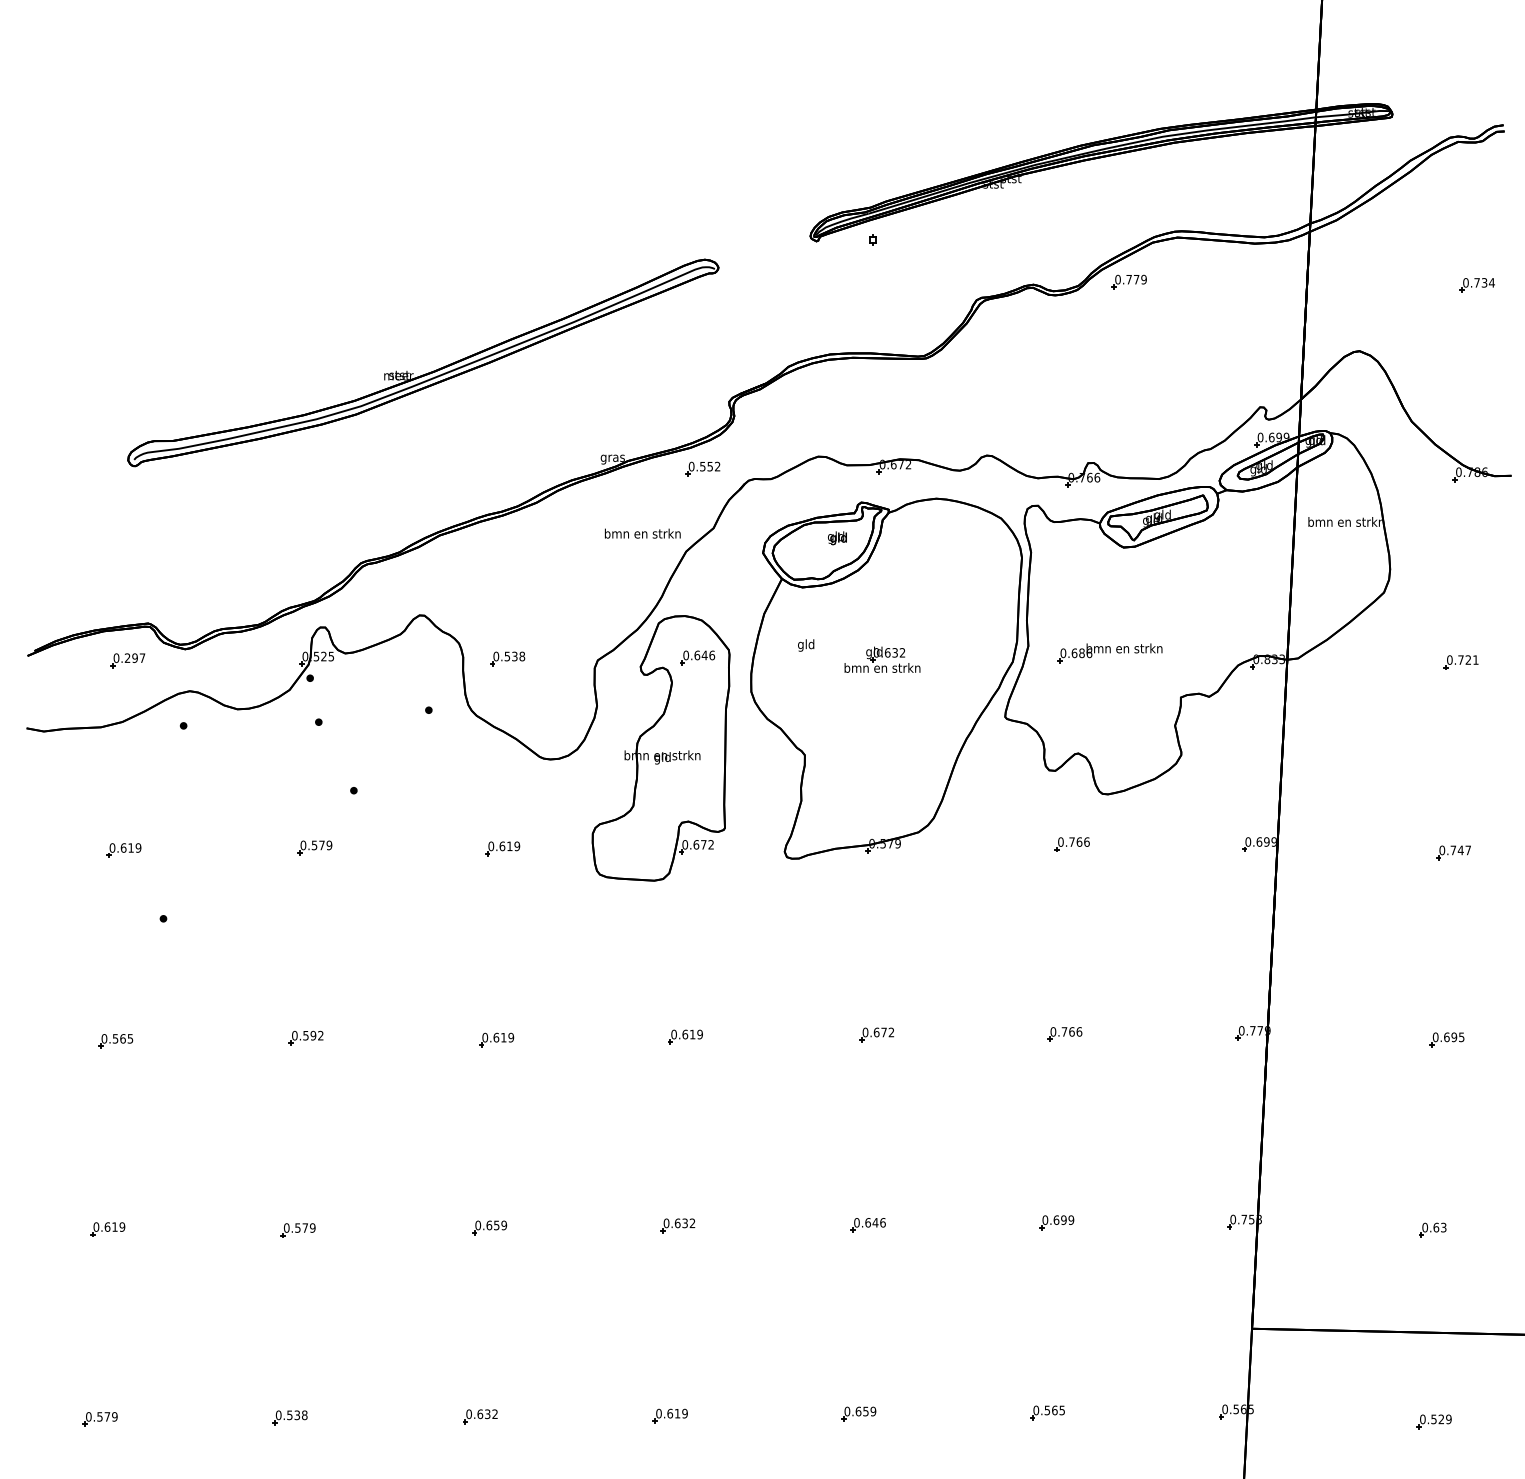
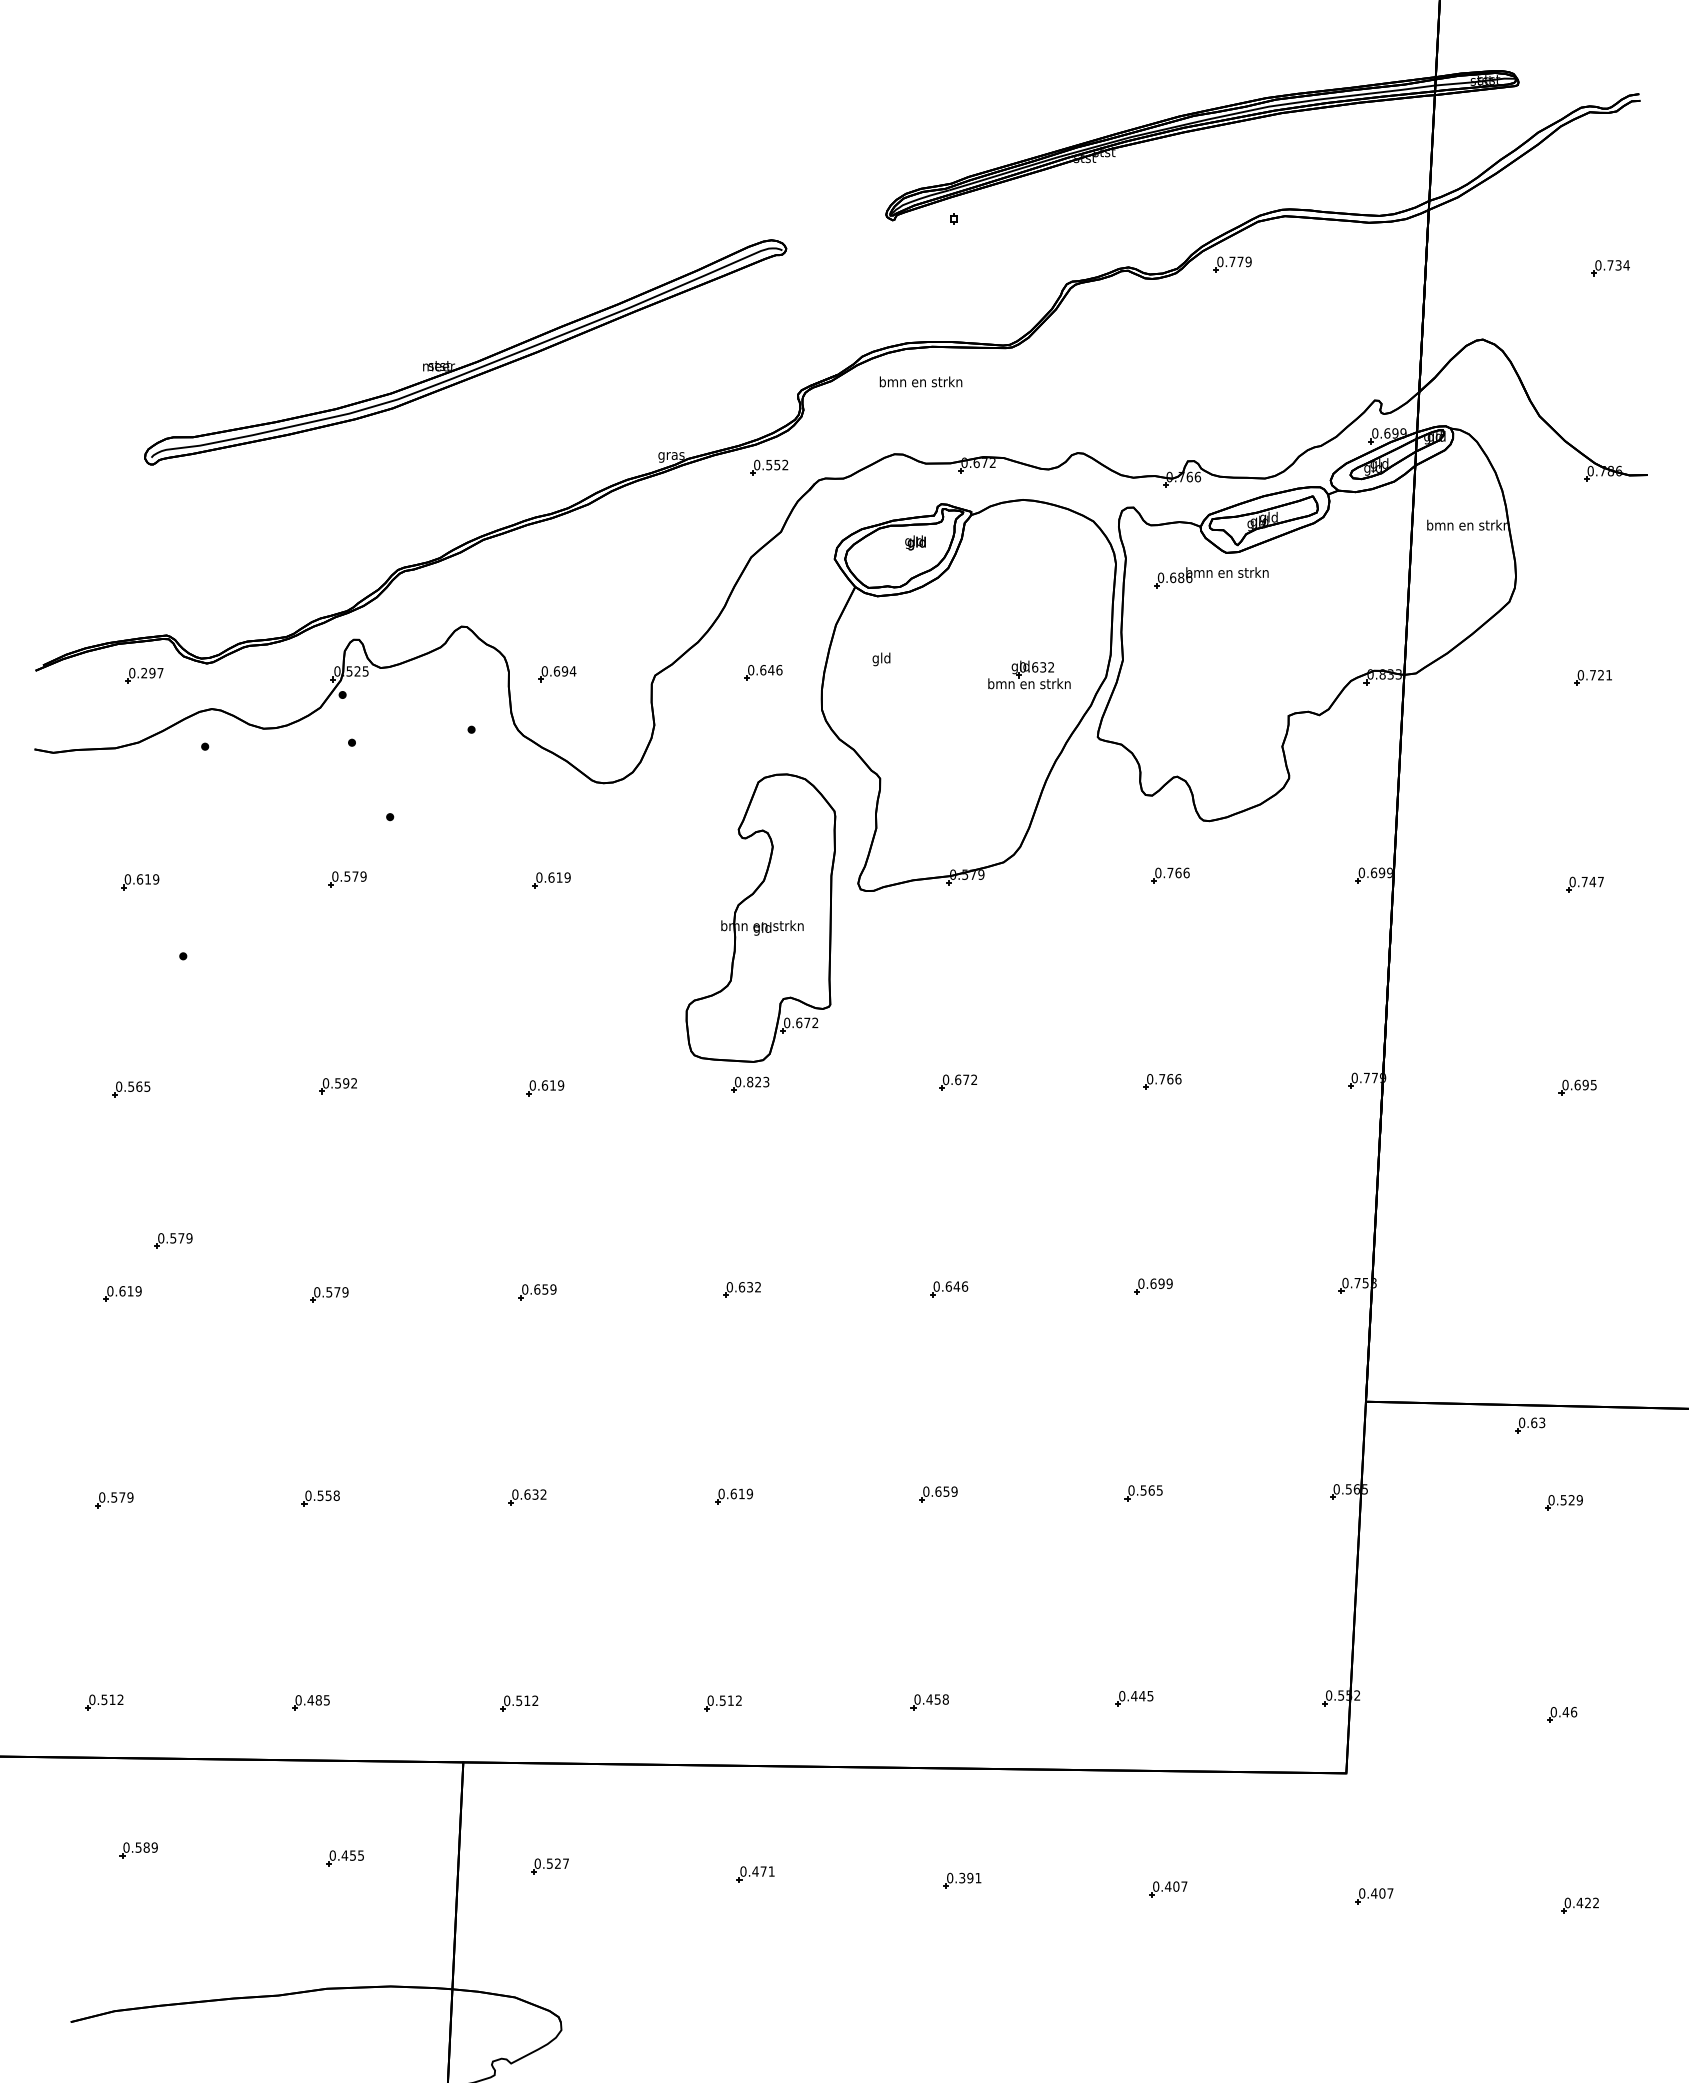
text: (642, 533) -> (920, 381), moved
part: (1109, 652) -> (1211, 577), moved
text: (514, 656) -> (564, 671), 0.538 -> 0.694
part: (882, 659) -> (1029, 674), moved
part: (660, 747) -> (760, 917), moved
text: (692, 1034) -> (758, 1081), 0.619 -> 0.823
part: (154, 1180) -> (173, 1240), added
part: (1432, 1230) -> (1530, 1425), moved
text: (297, 1415) -> (328, 1495), 0.538 -> 0.558

